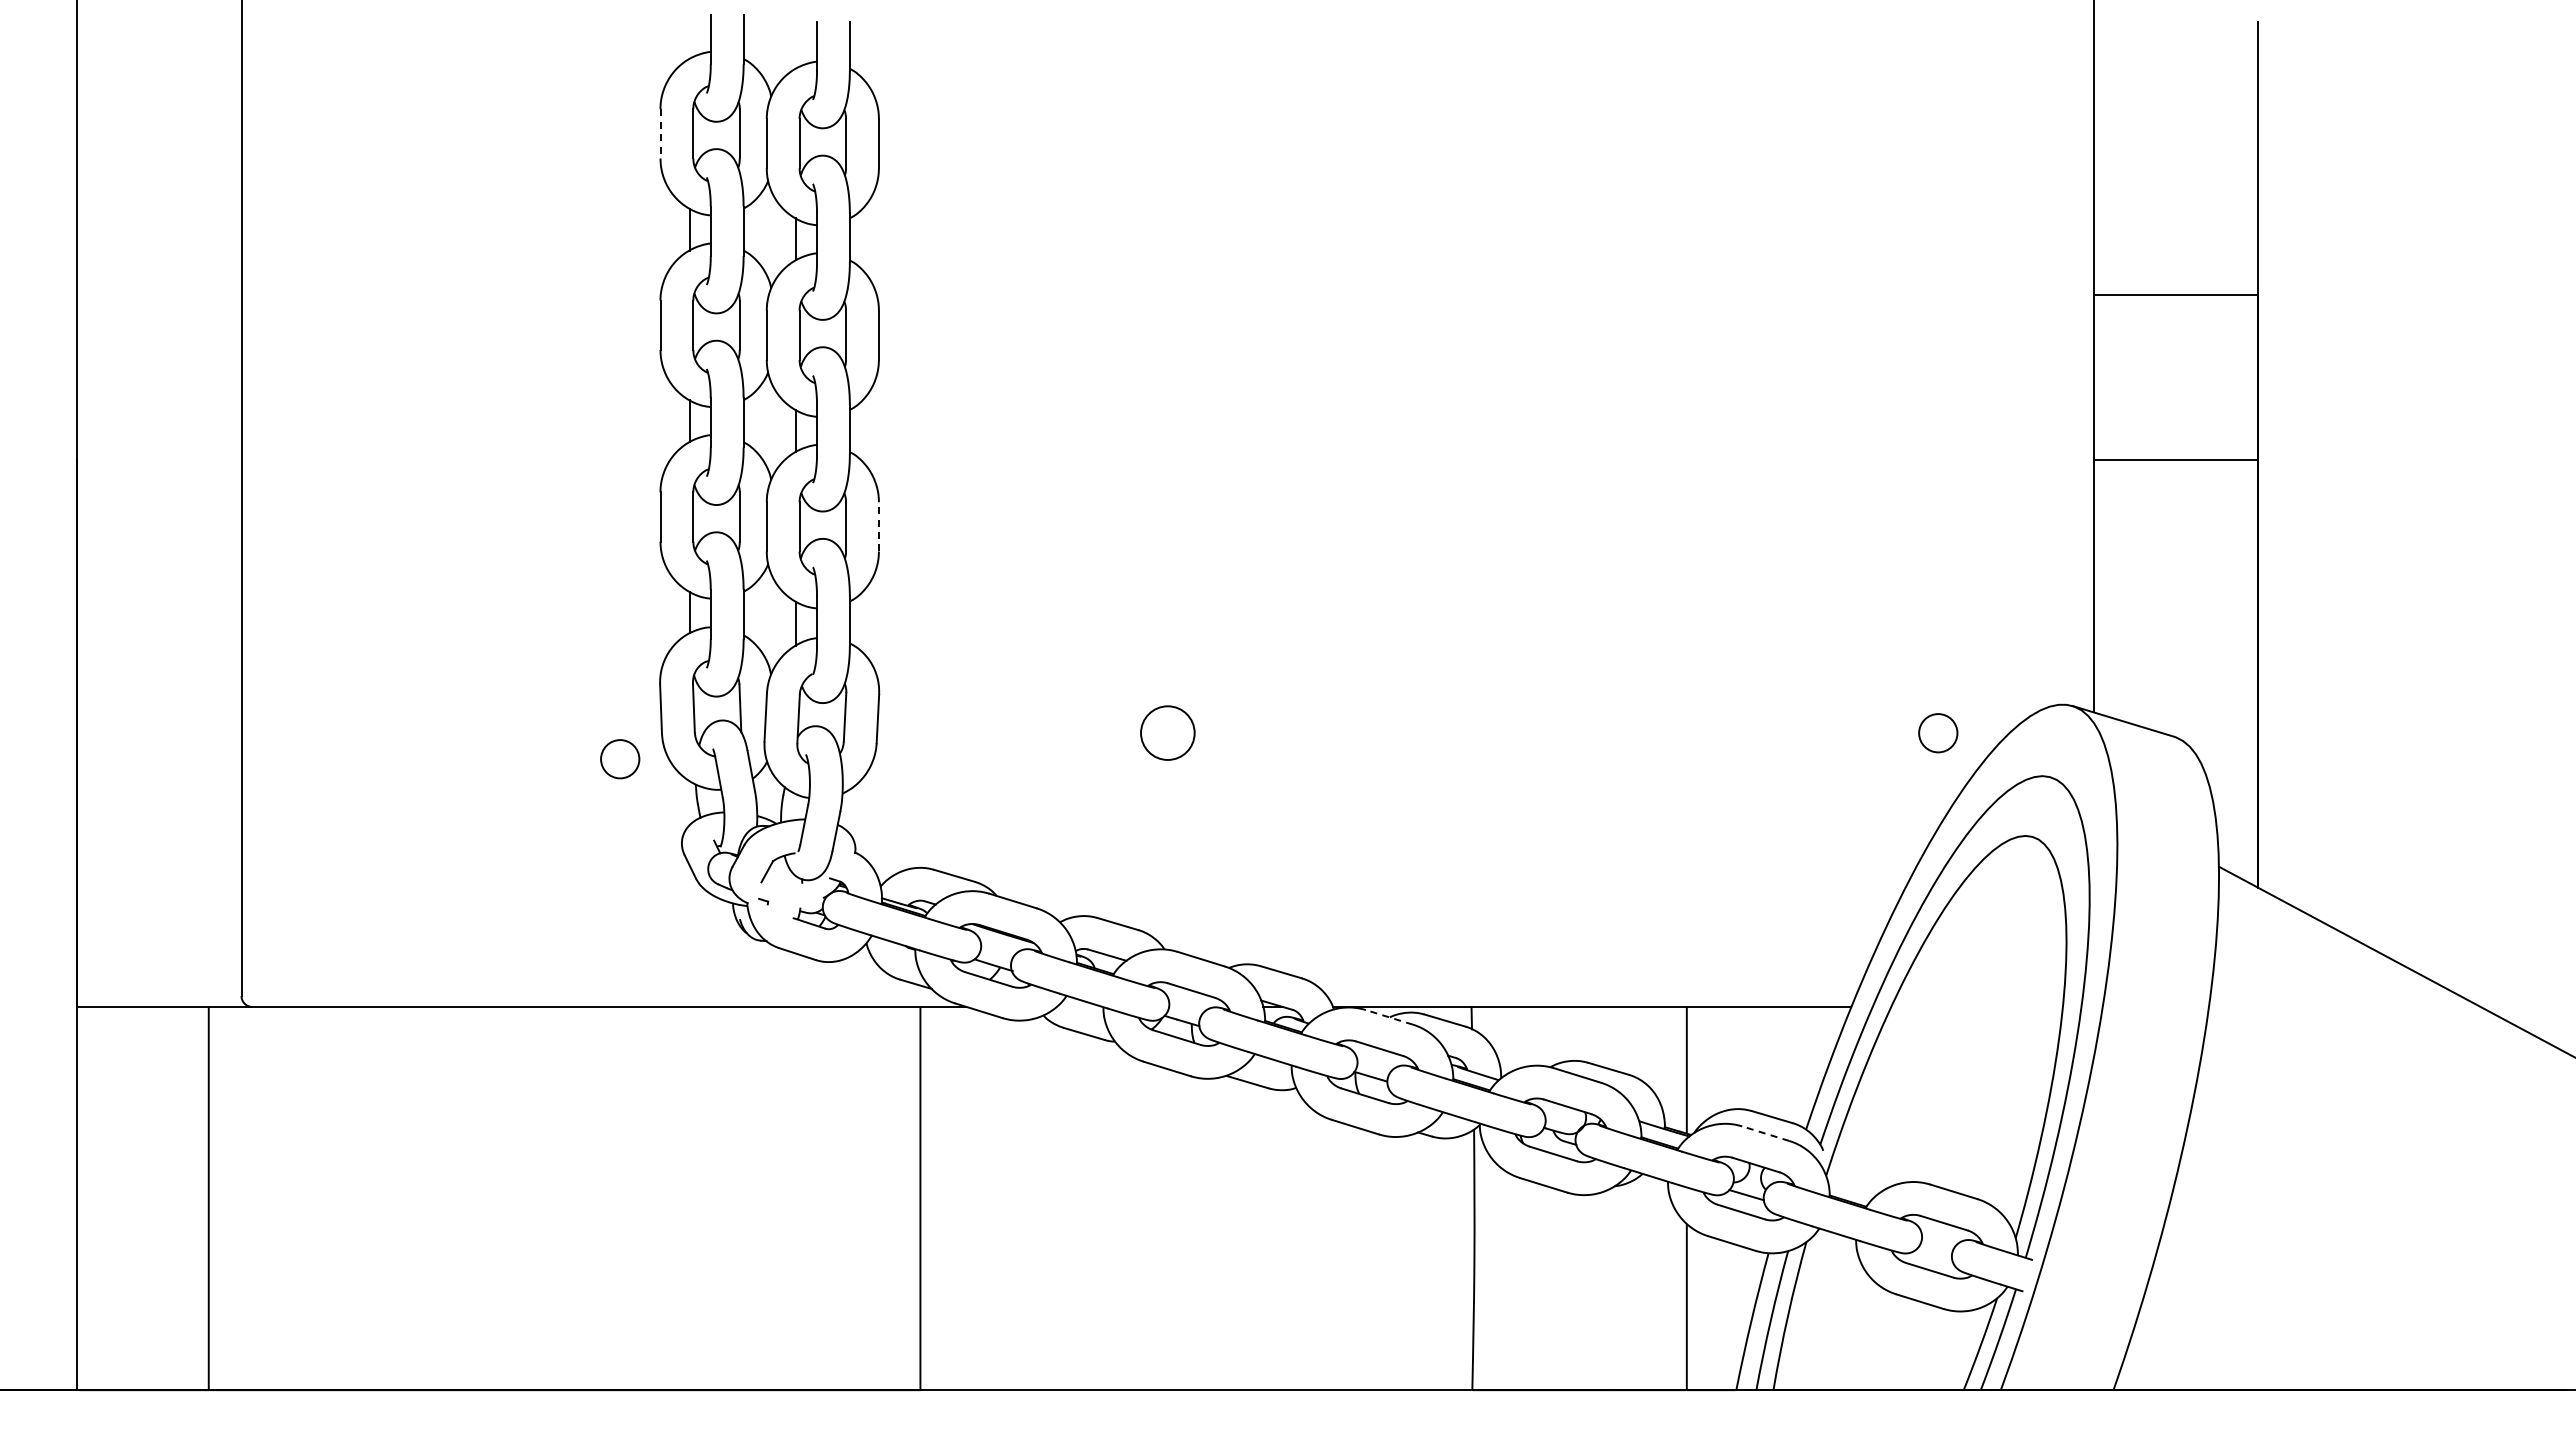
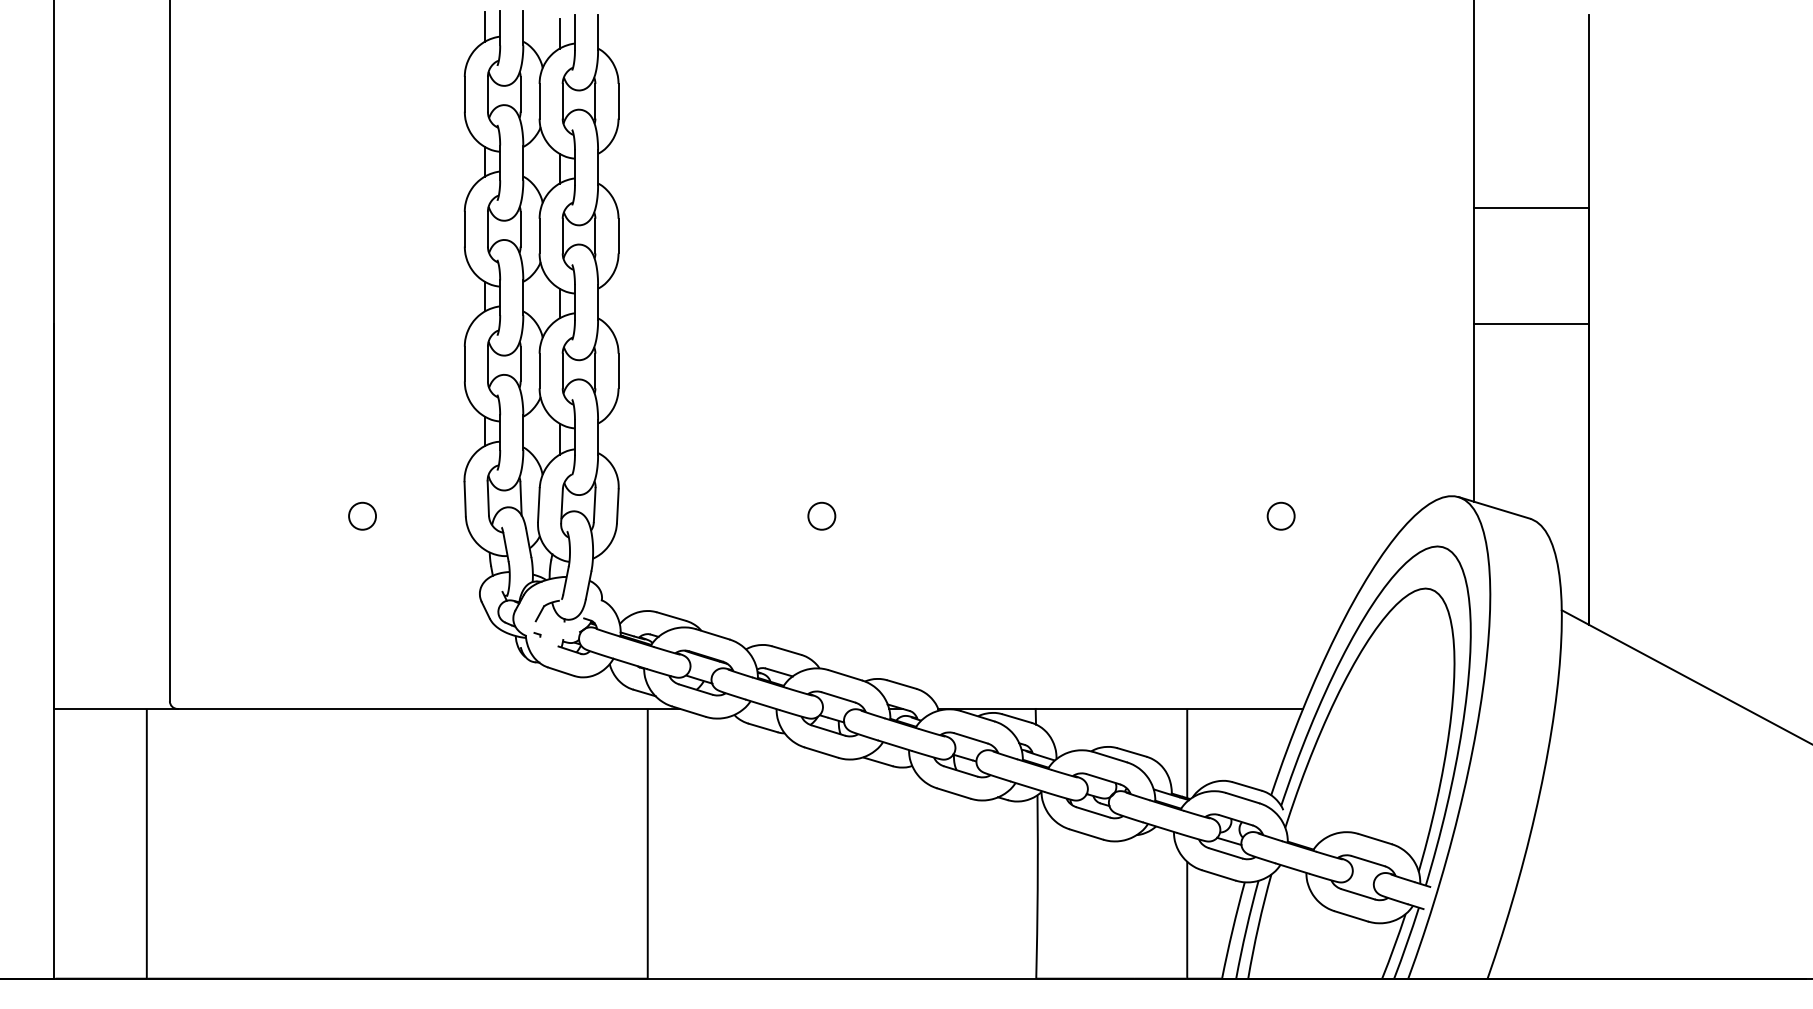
line: (689, 37) -> (485, 26), added
line: (795, 47) -> (559, 33), added
line: (660, 133) -> (464, 94), dashed -> solid
line: (878, 526) -> (618, 370), dashed -> solid
circle: (1167, 733) -> (821, 516), size x0.71
circle: (1938, 733) -> (1281, 516), moved
circle: (620, 759) -> (362, 516), moved
line: (1389, 1017) -> (977, 716), dashed -> solid
line: (1765, 1133) -> (1242, 798), dashed -> solid

